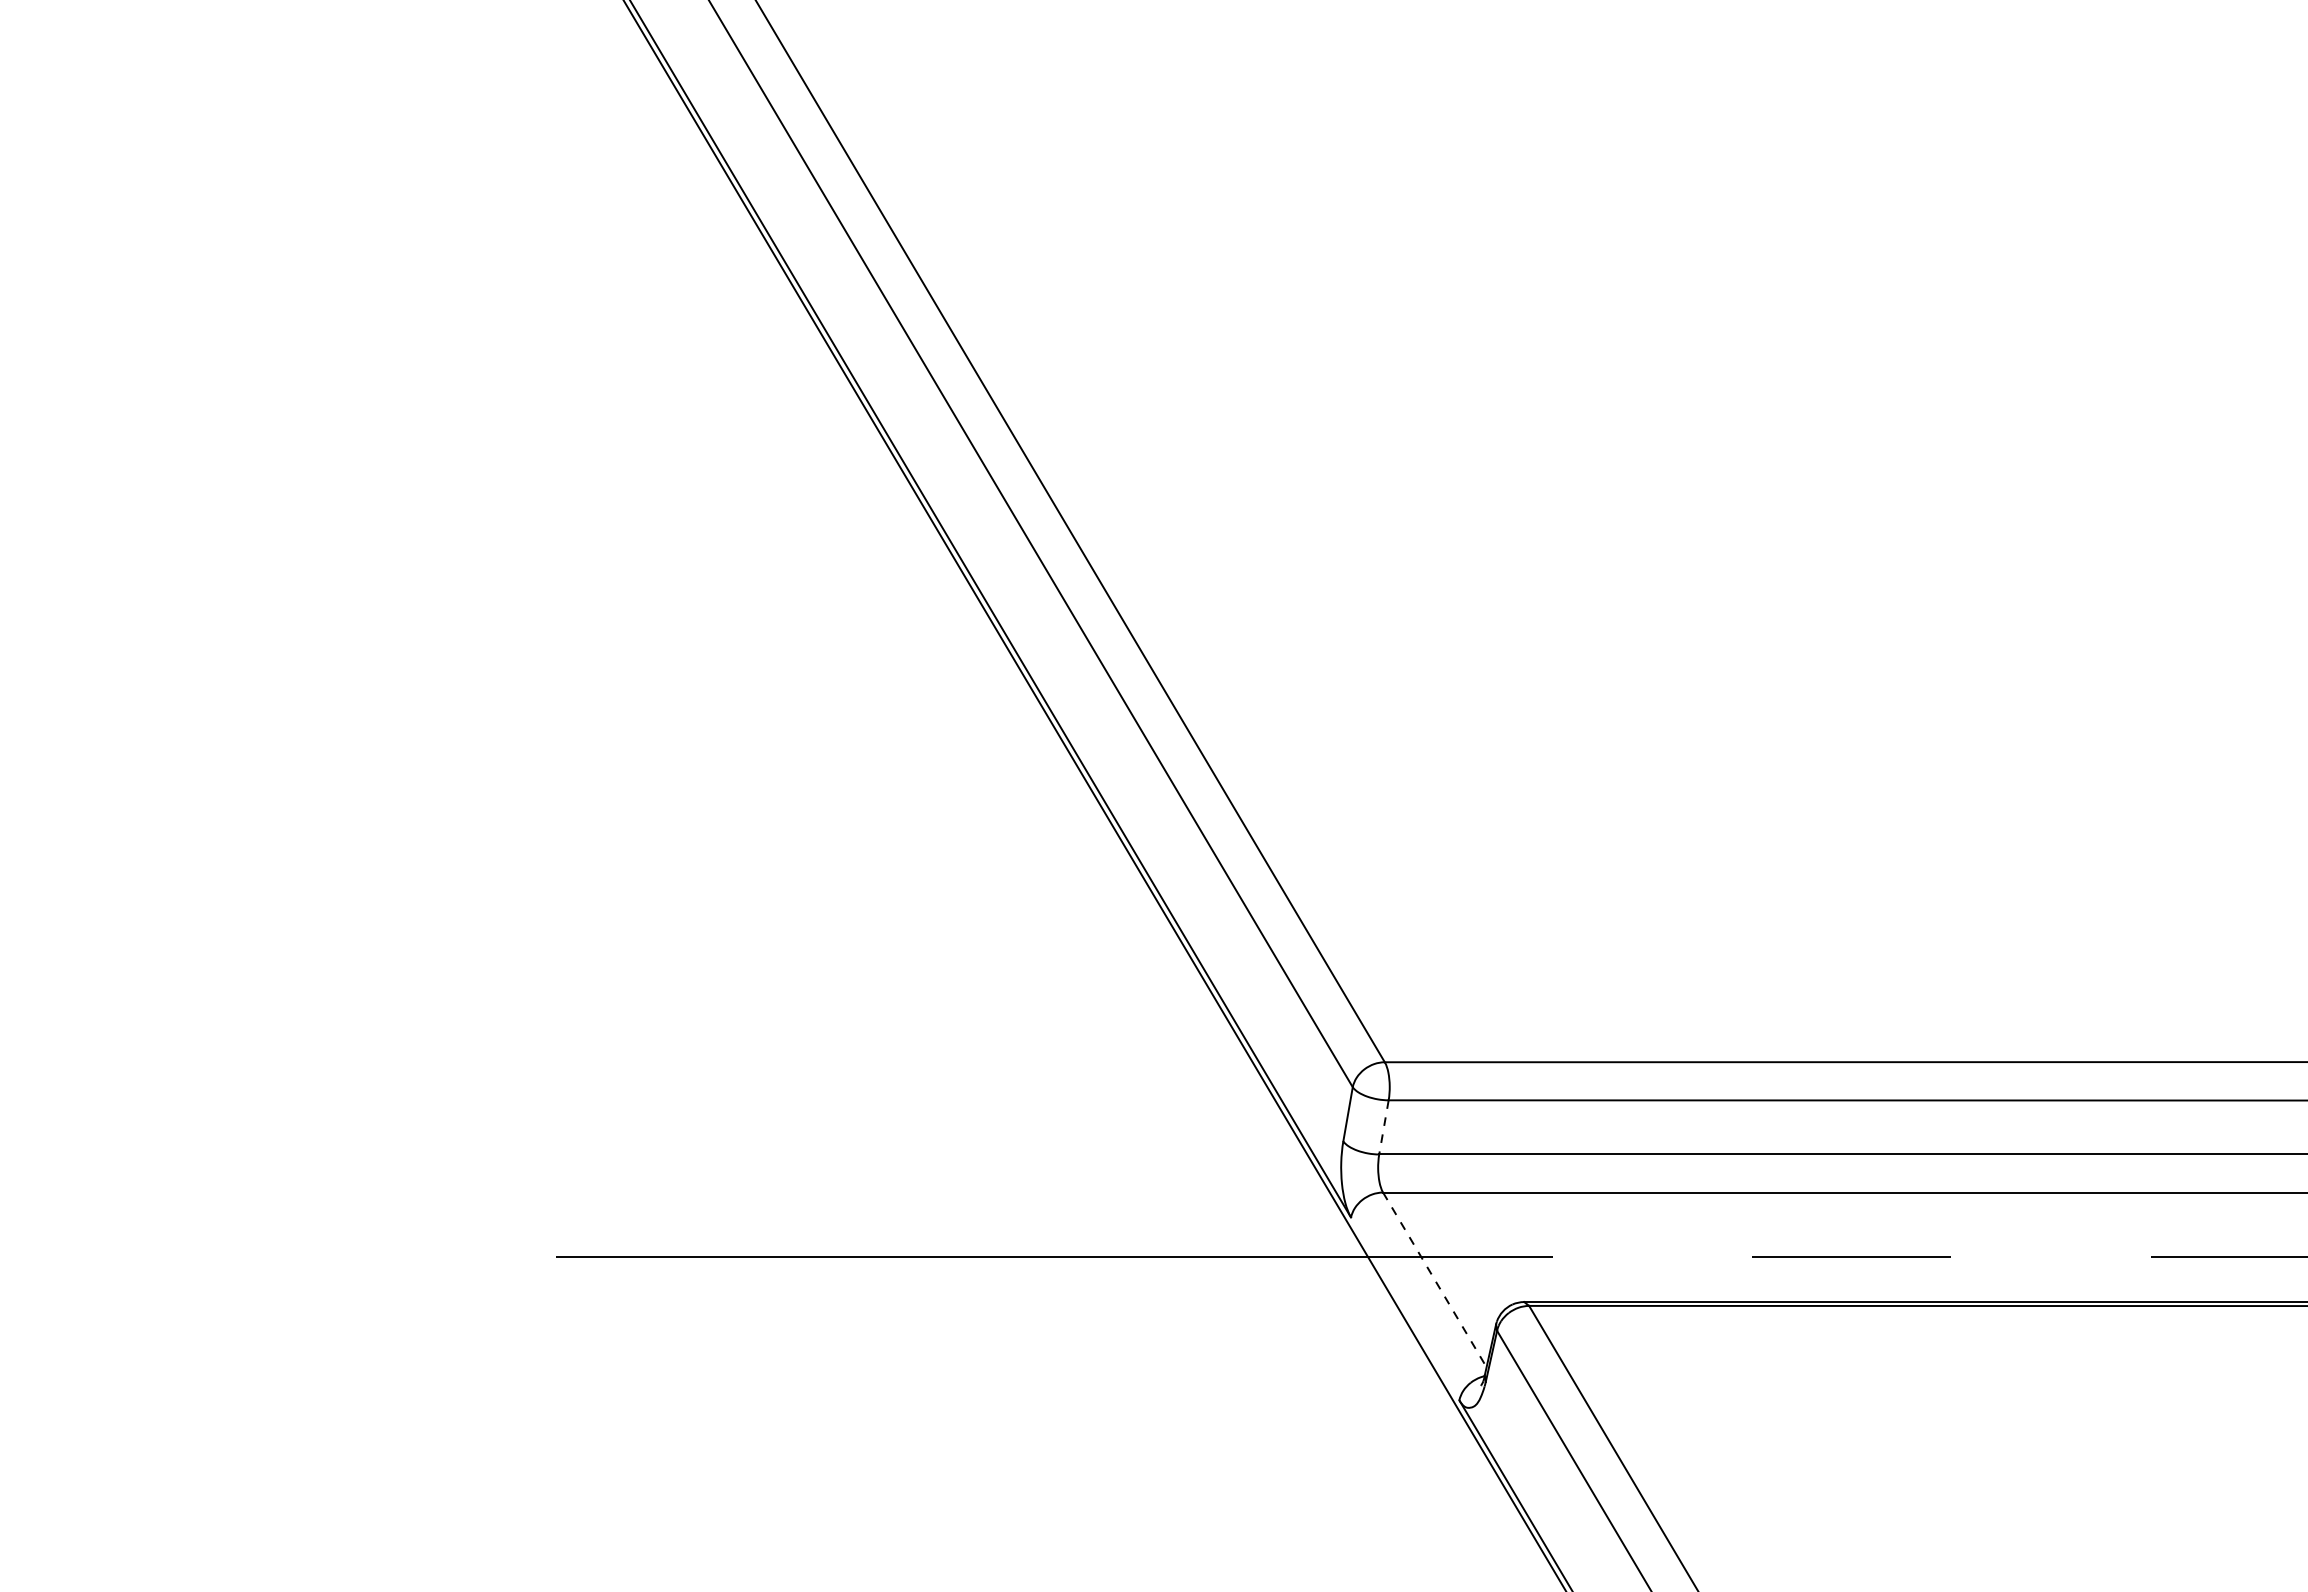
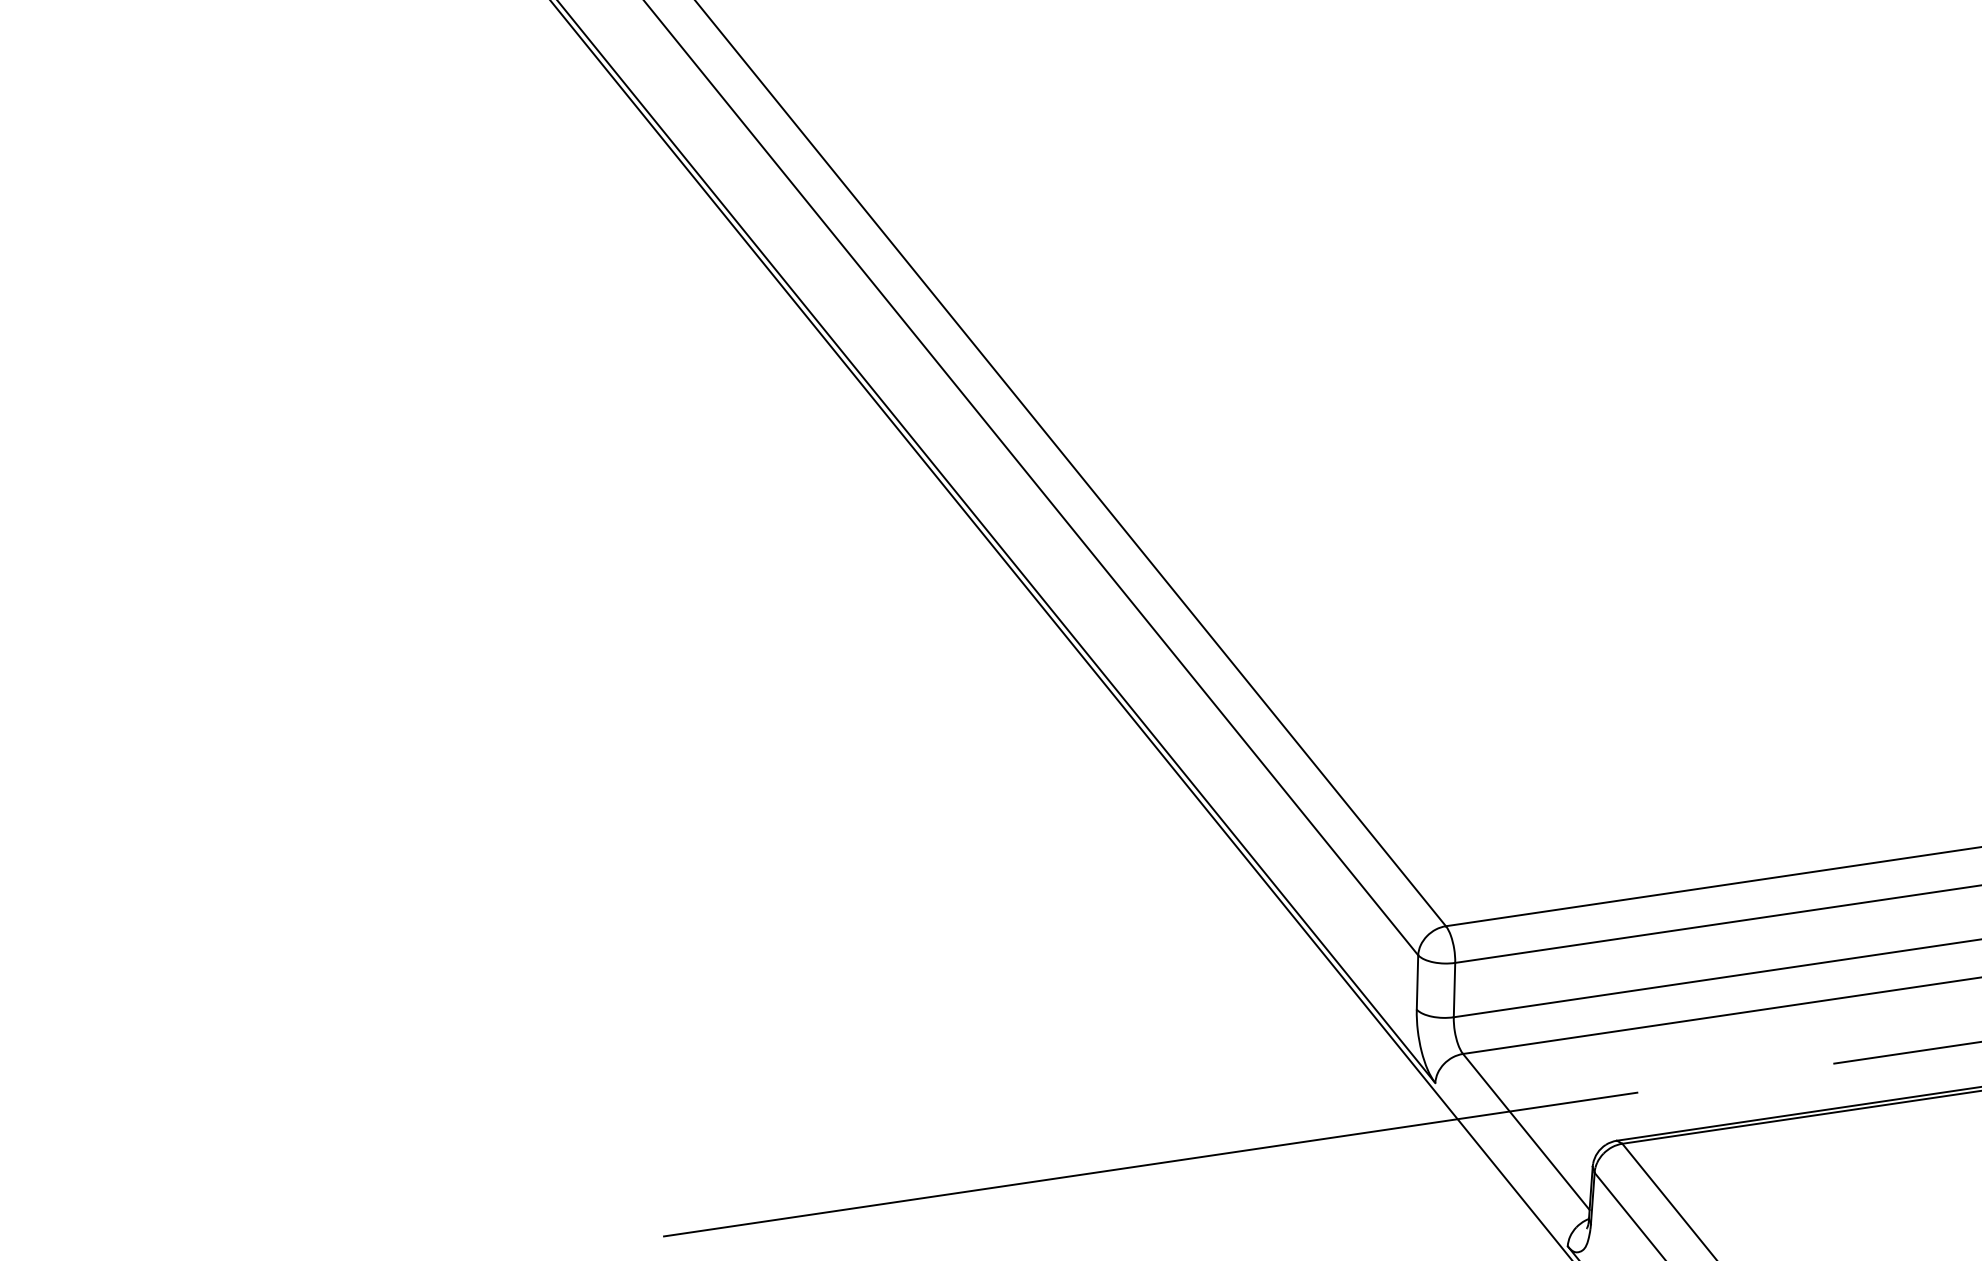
line: (1383, 1127) -> (1454, 990), dashed -> solid
line: (1434, 1279) -> (1525, 1131), dashed -> solid

